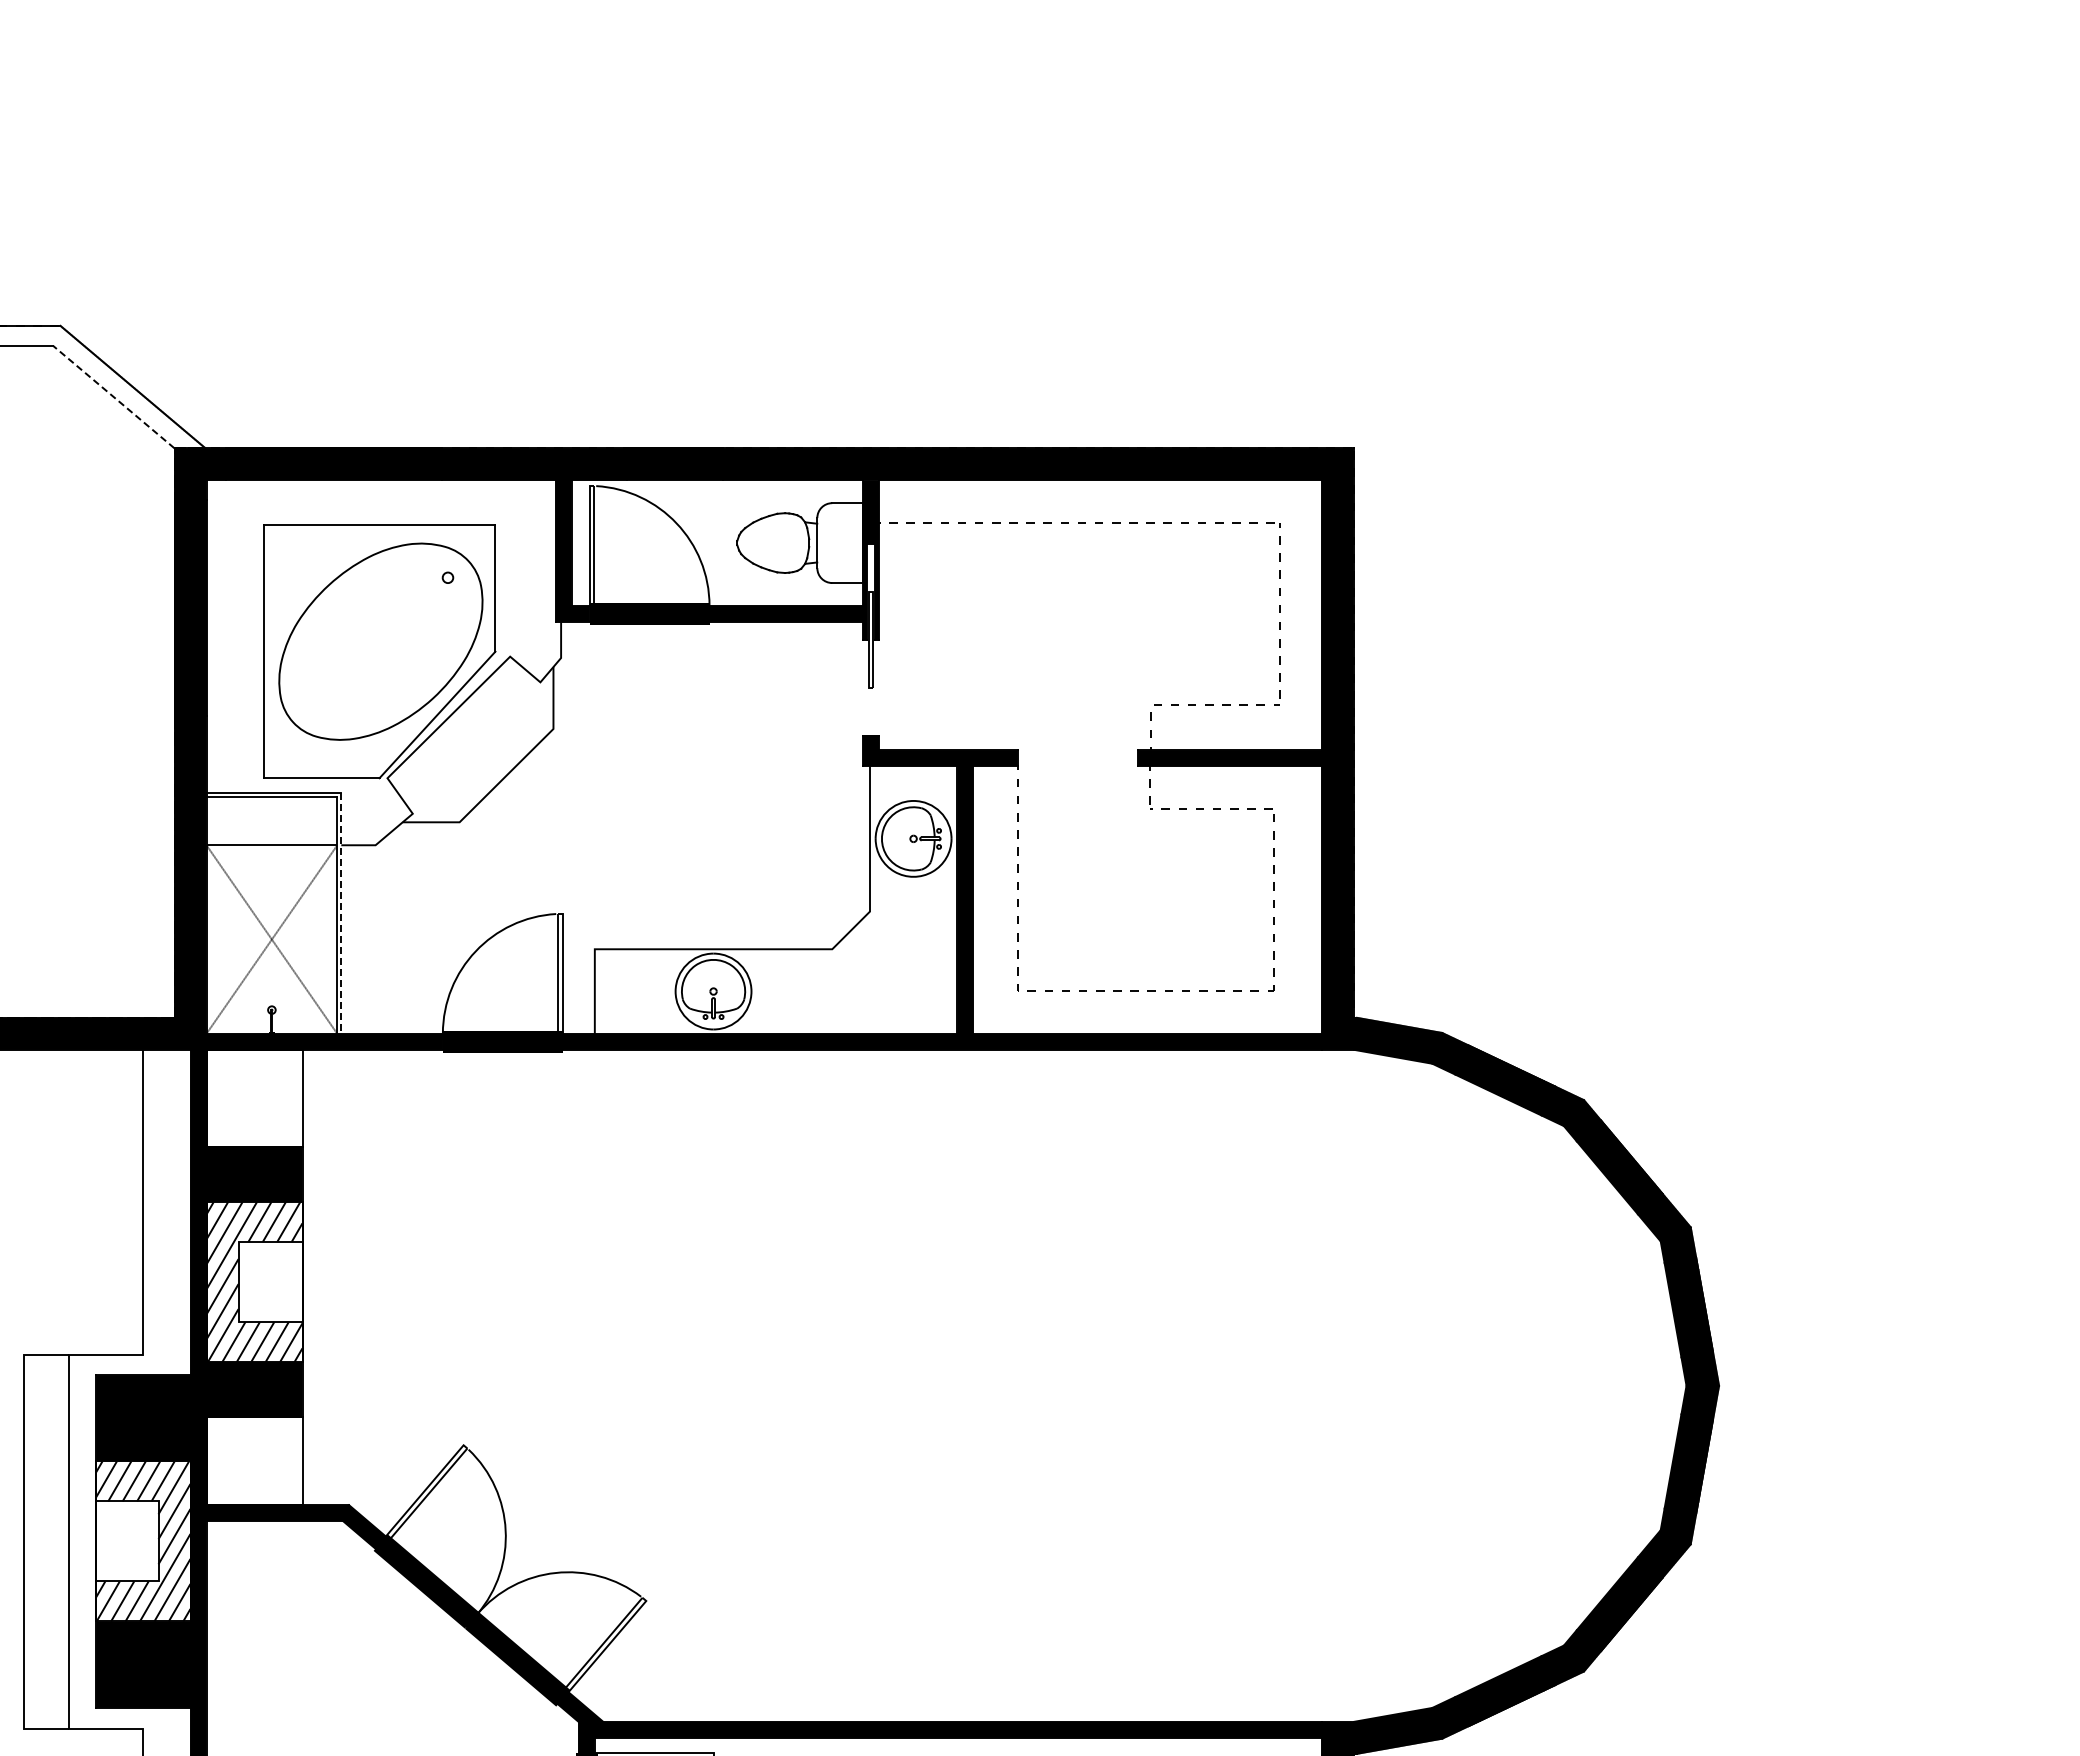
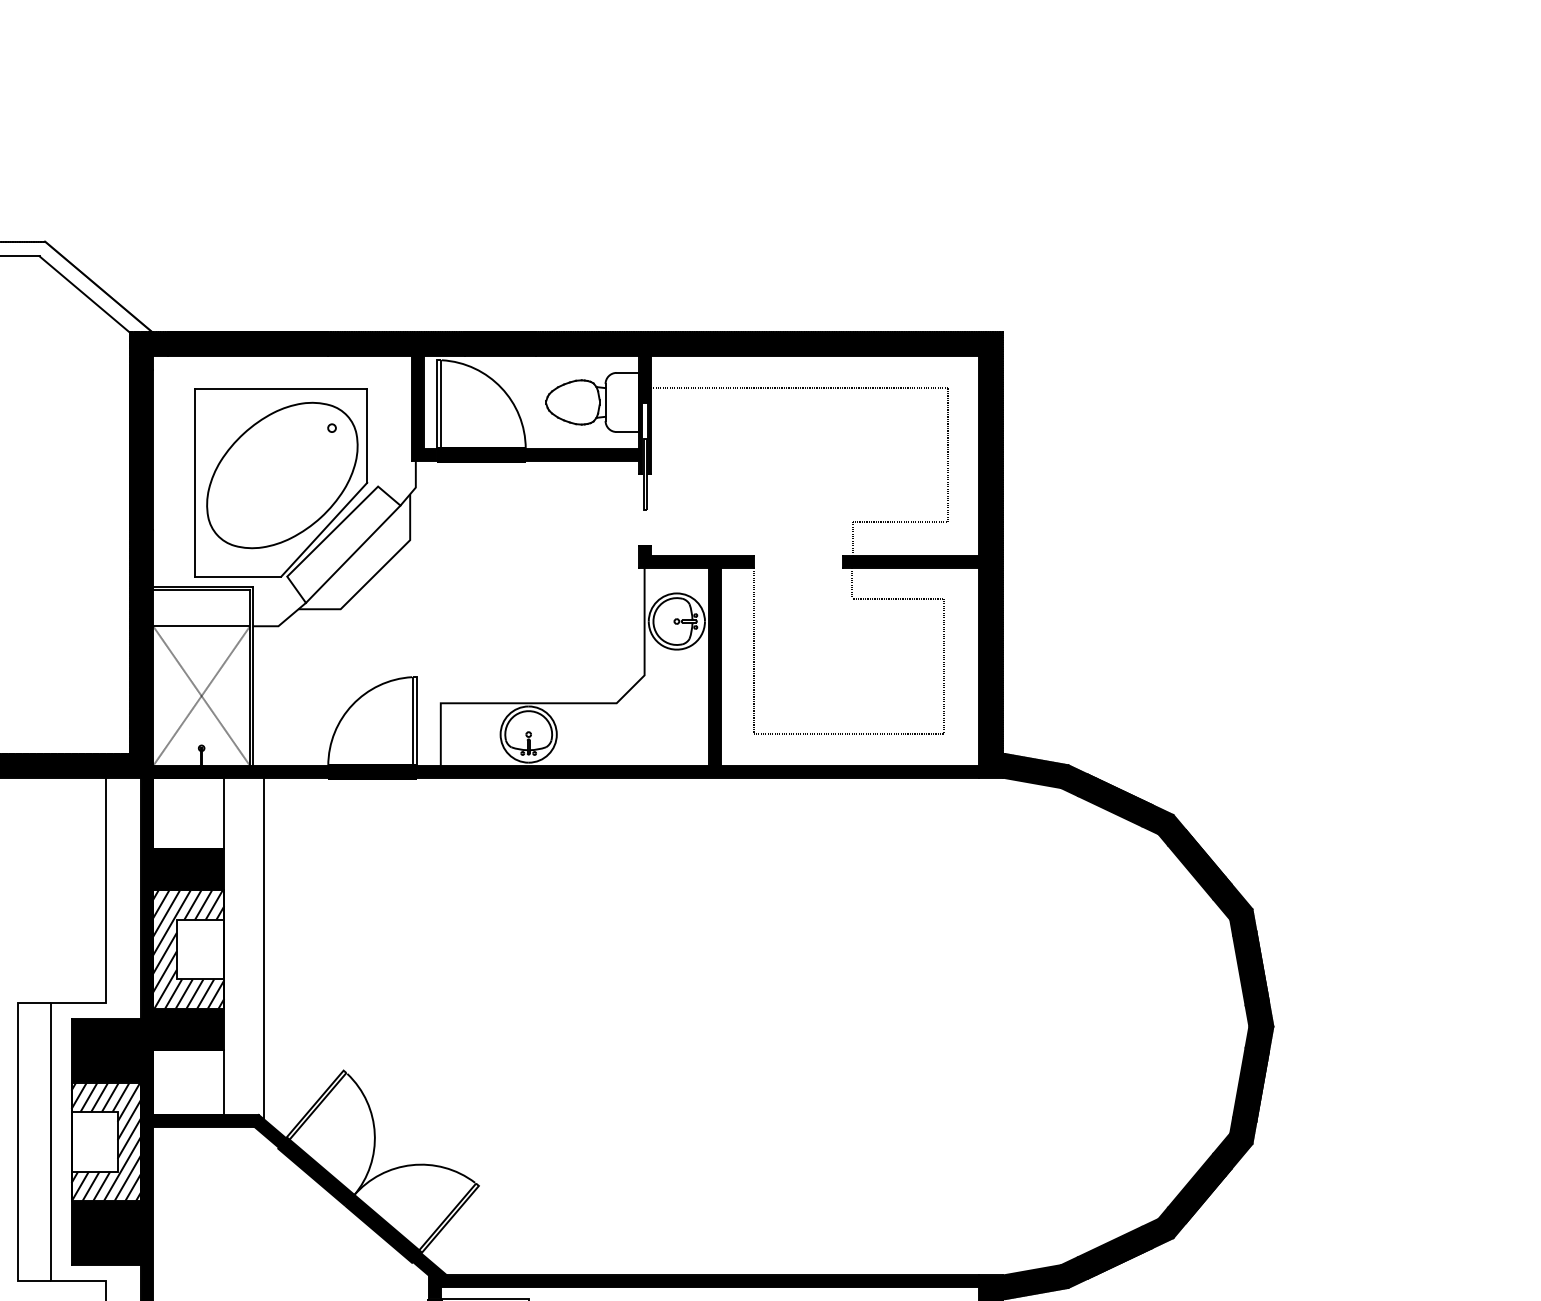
line: (113, 396) -> (84, 293), dashed -> solid
line: (476, 747) -> (353, 553), added
line: (341, 913) -> (253, 676), dashed -> solid
line: (356, 1280) -> (264, 948), added

